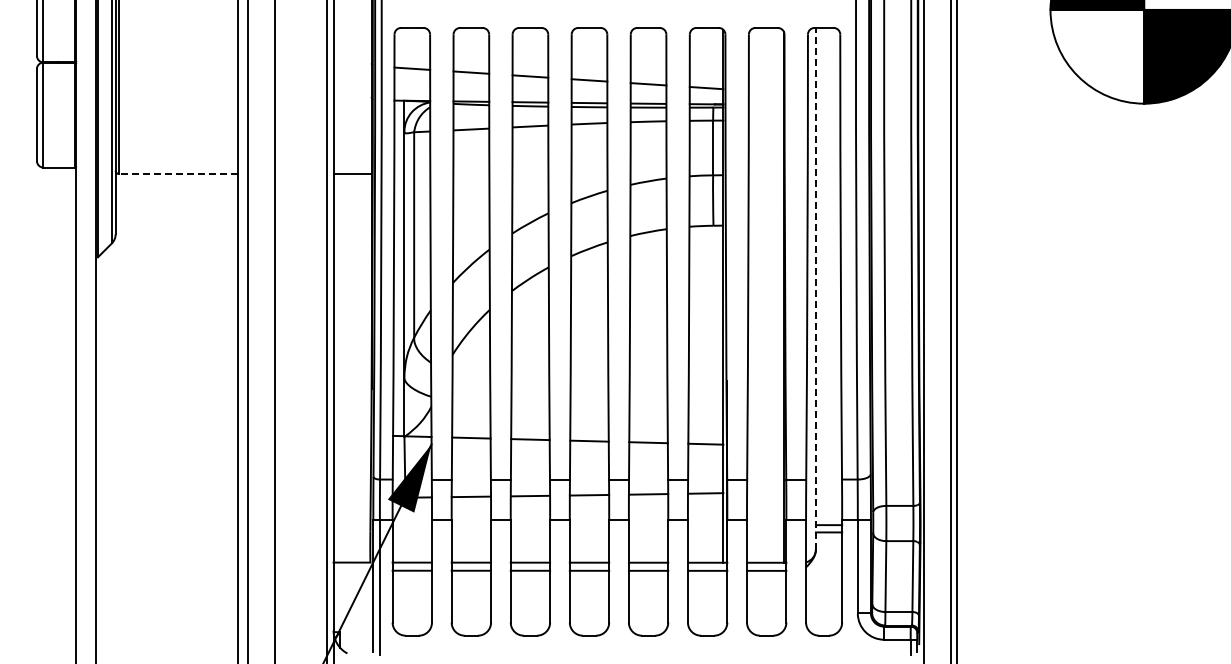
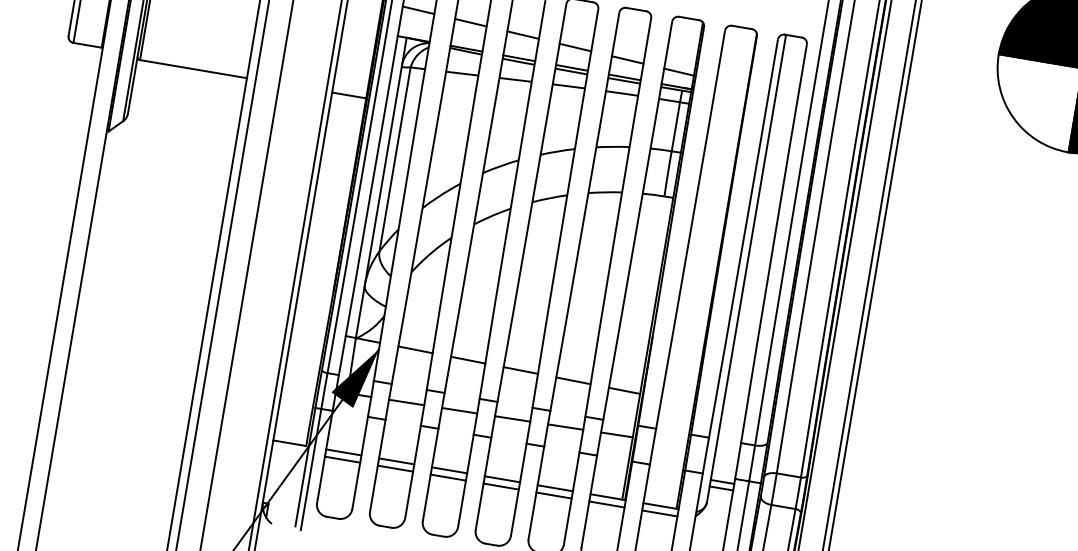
line: (178, 174) -> (193, 69), dashed -> solid
line: (815, 288) -> (746, 268), dashed -> solid

